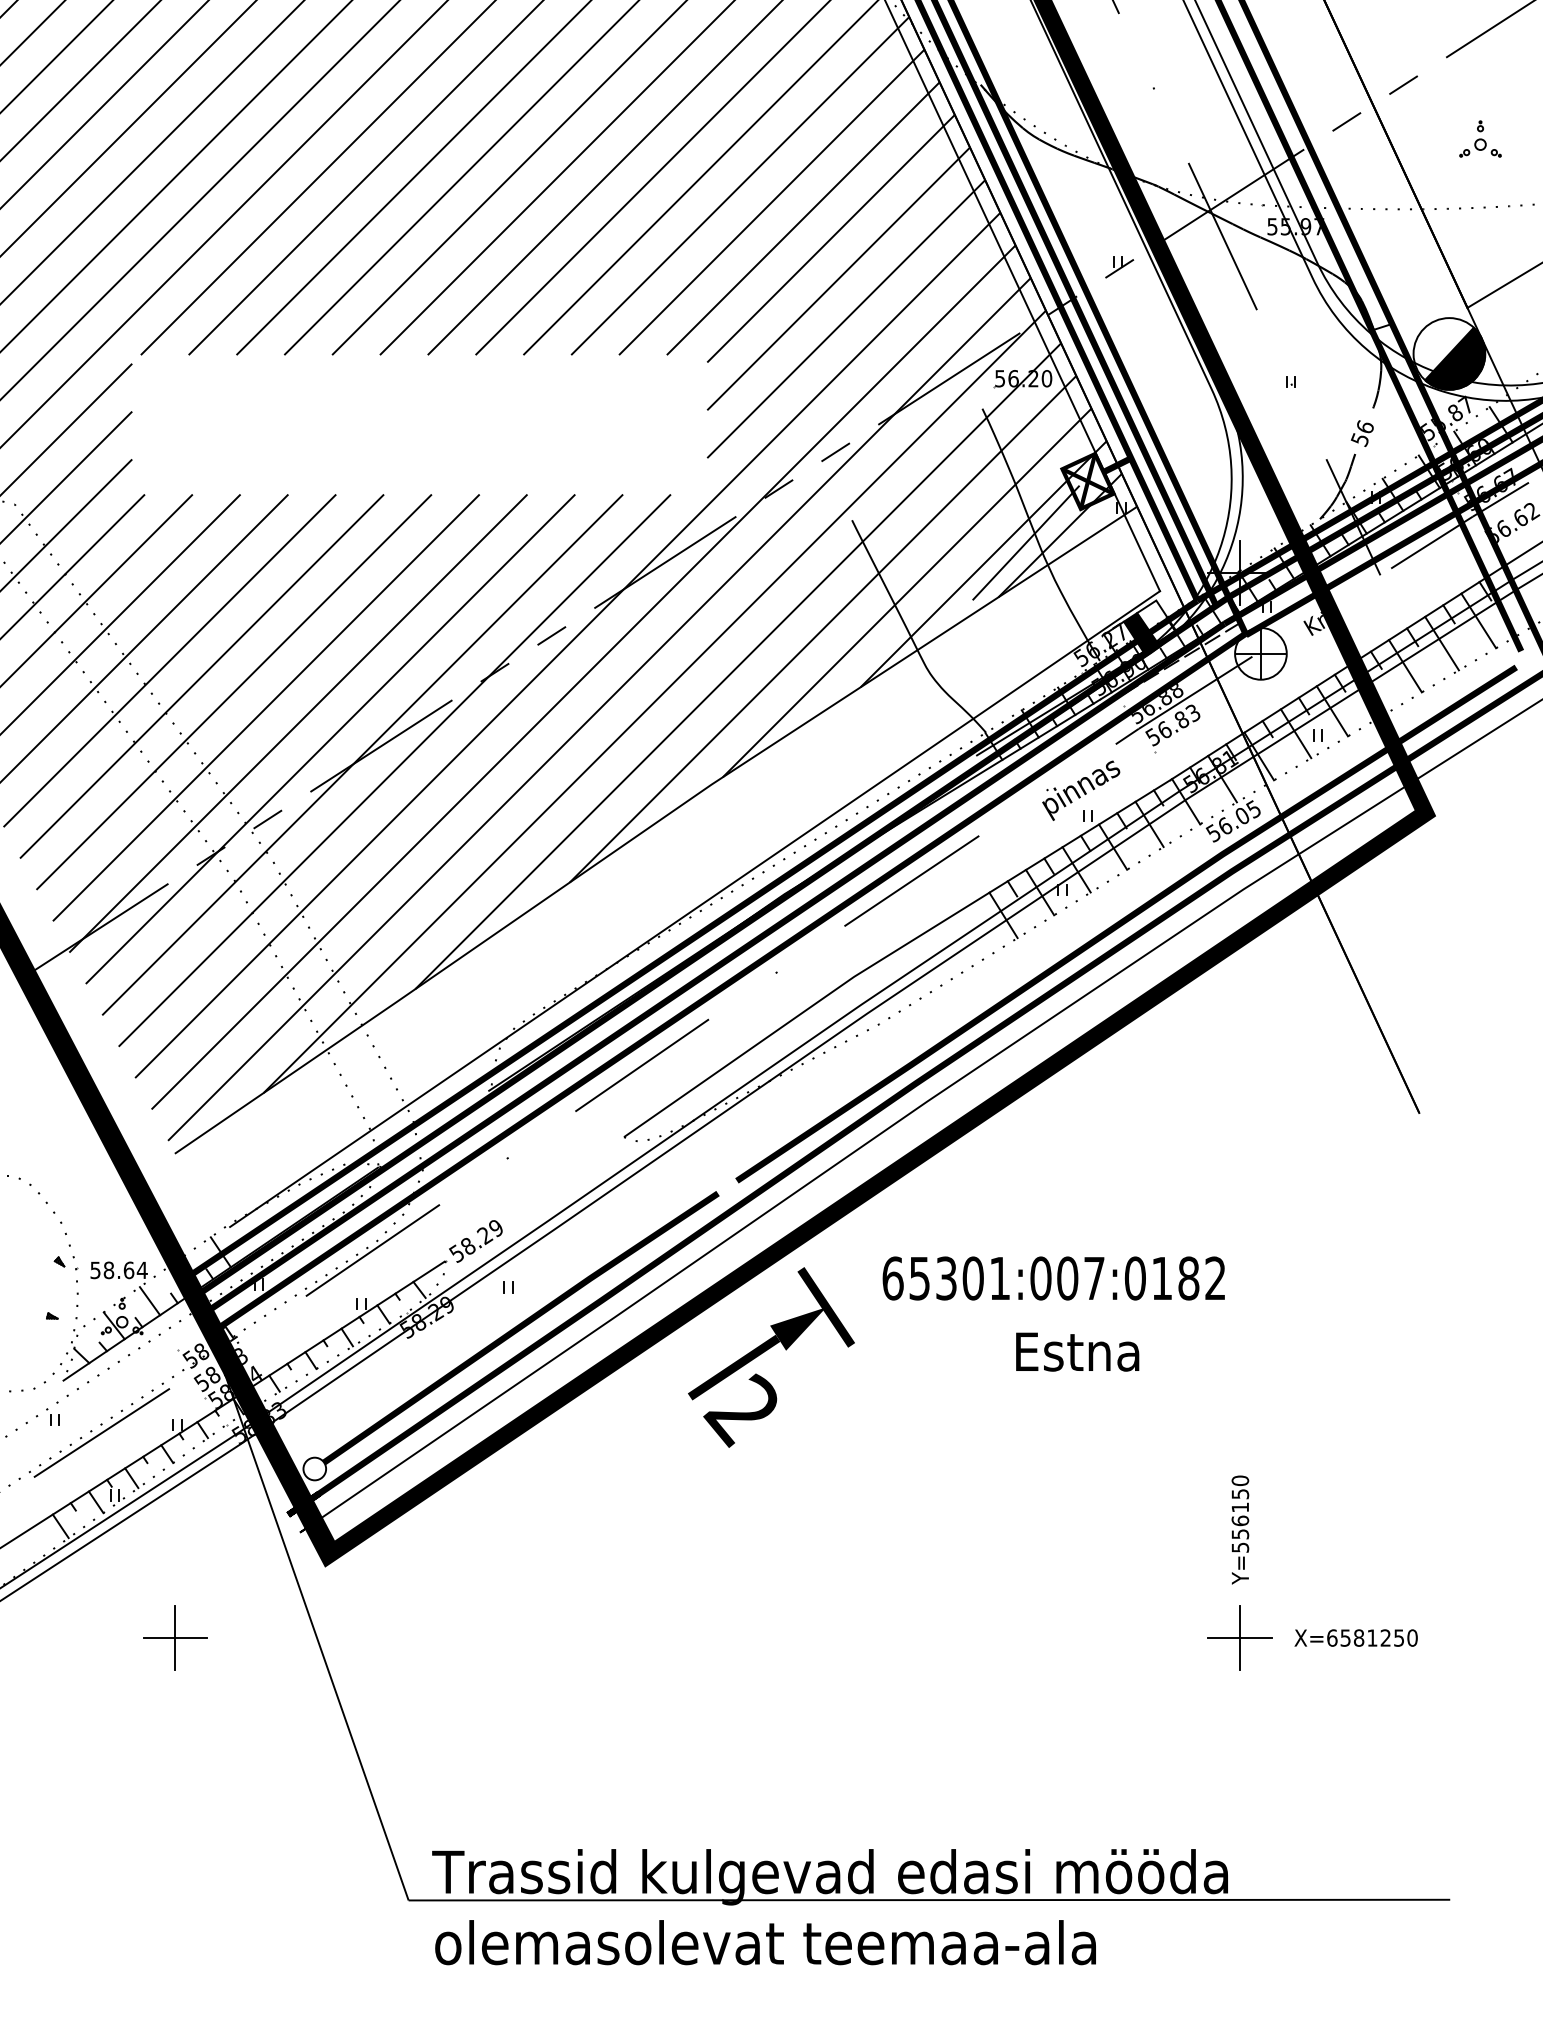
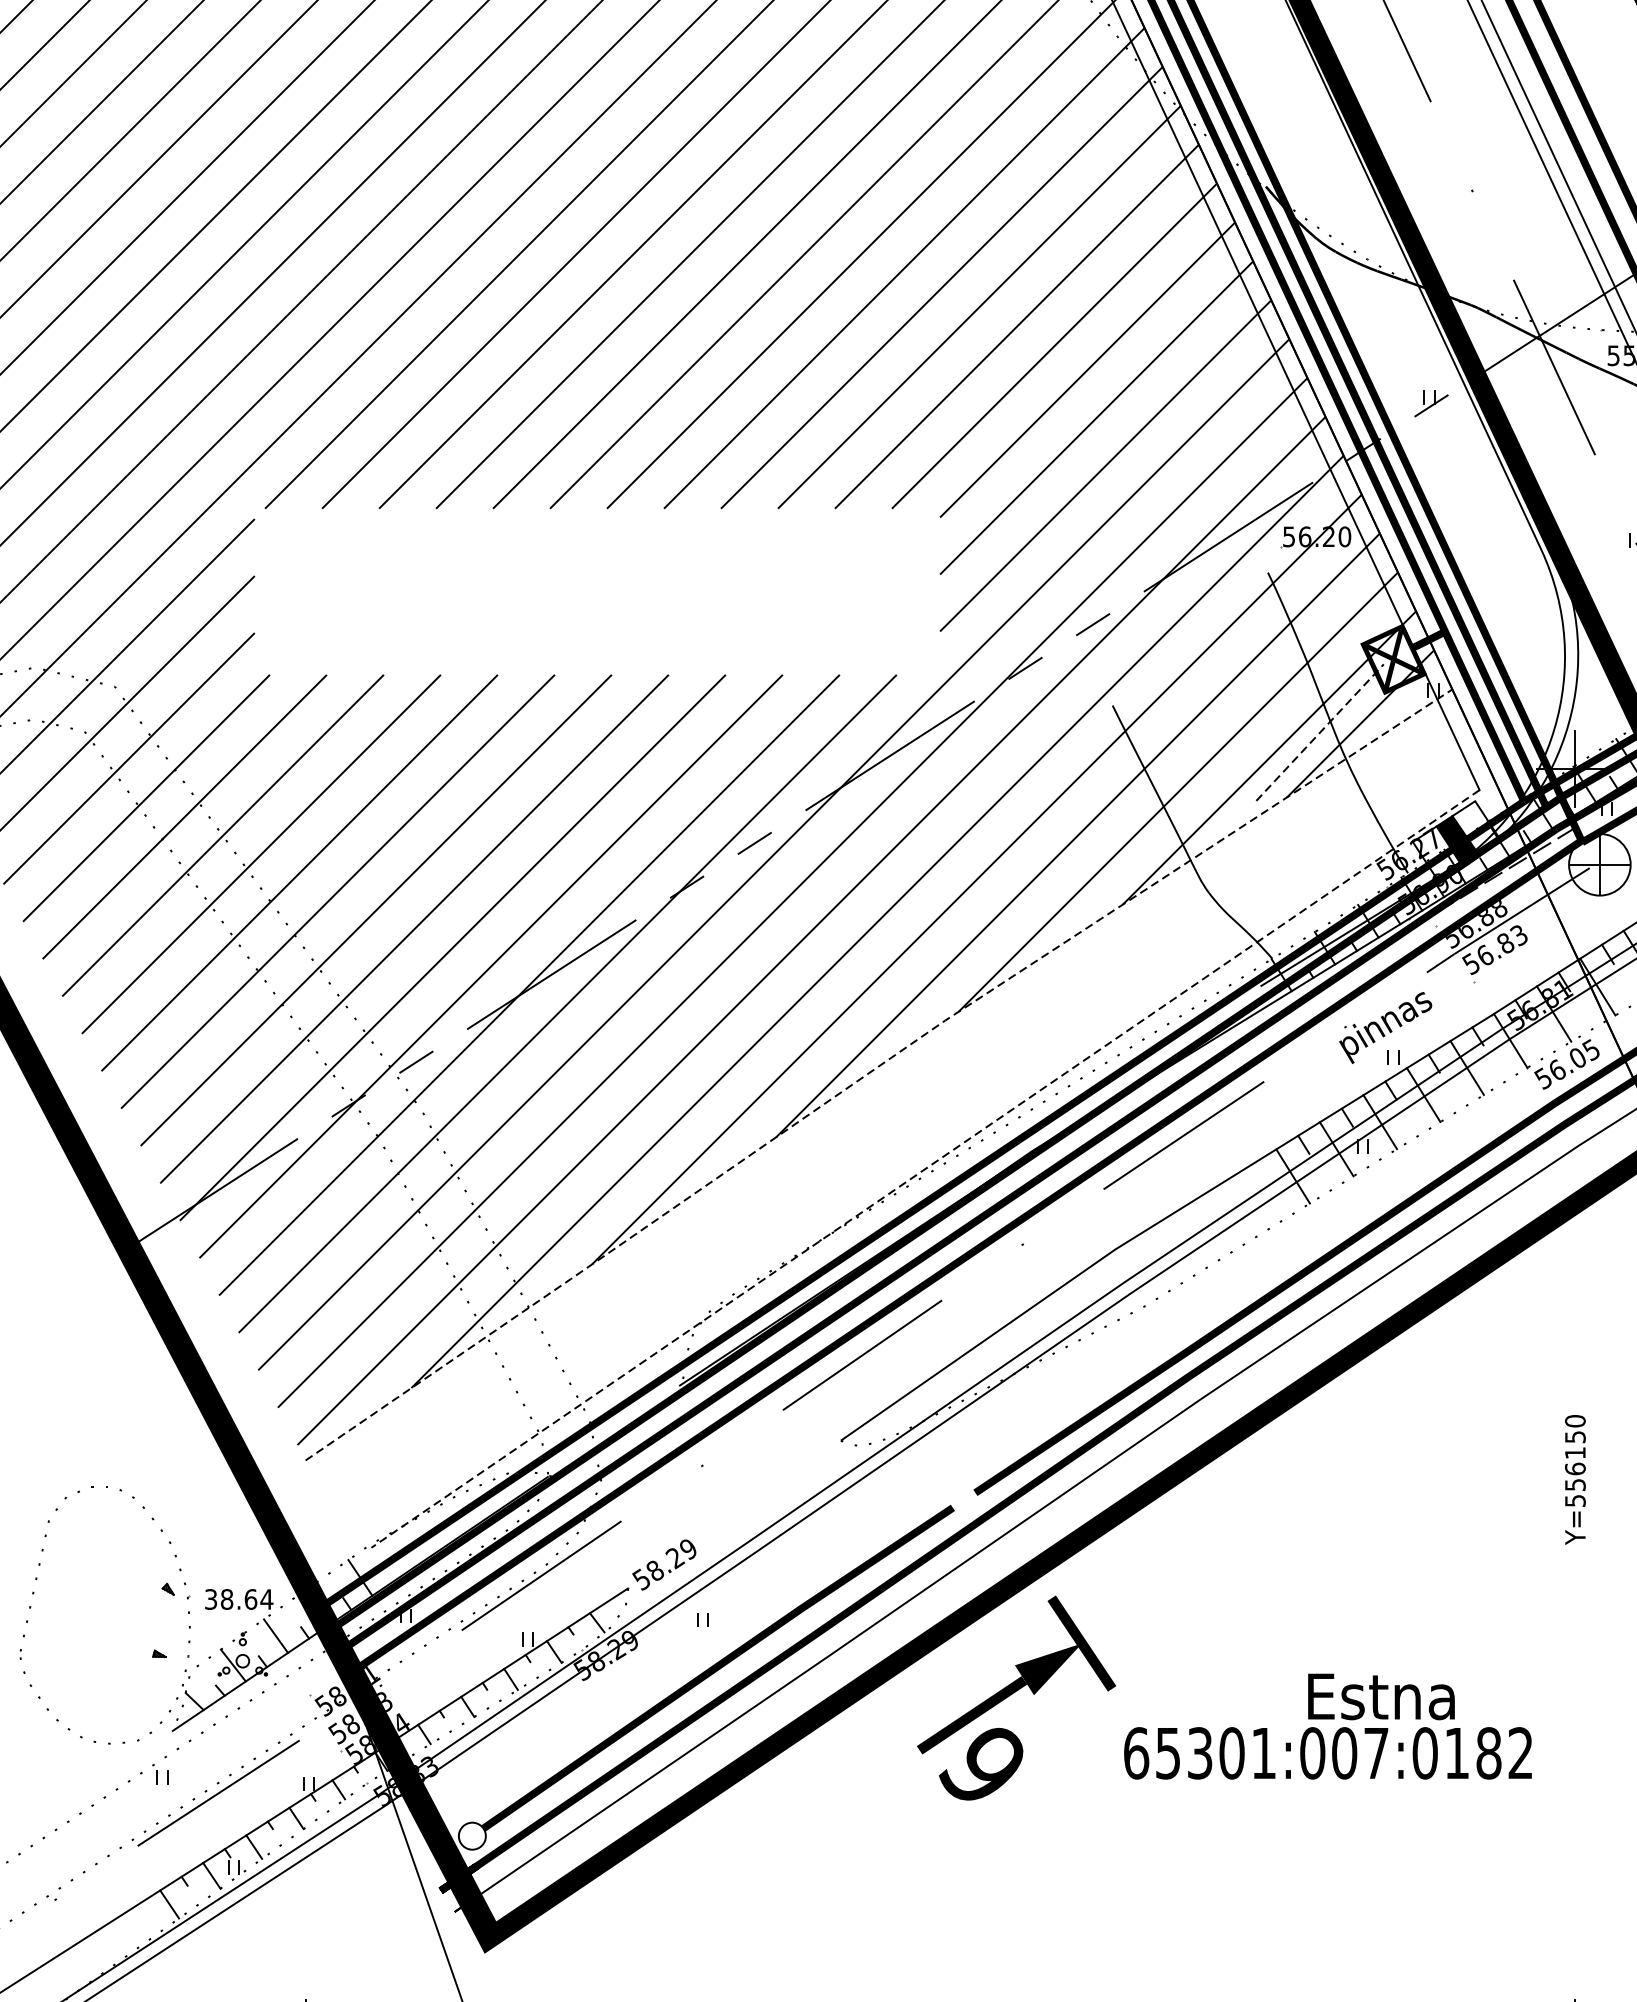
line: (1026, 542) -> (1320, 732), solid -> dashed
line: (653, 824) -> (875, 1068), solid -> dashed
line: (694, 909) -> (924, 1169), solid -> dashed
text: (95, 1269) -> (211, 1598), 58.64 -> 38.64
text: (1053, 1278) -> (1327, 1753), moved
text: (740, 1410) -> (979, 1766), 2 -> 9
text: (1240, 1529) -> (1575, 1479), moved

